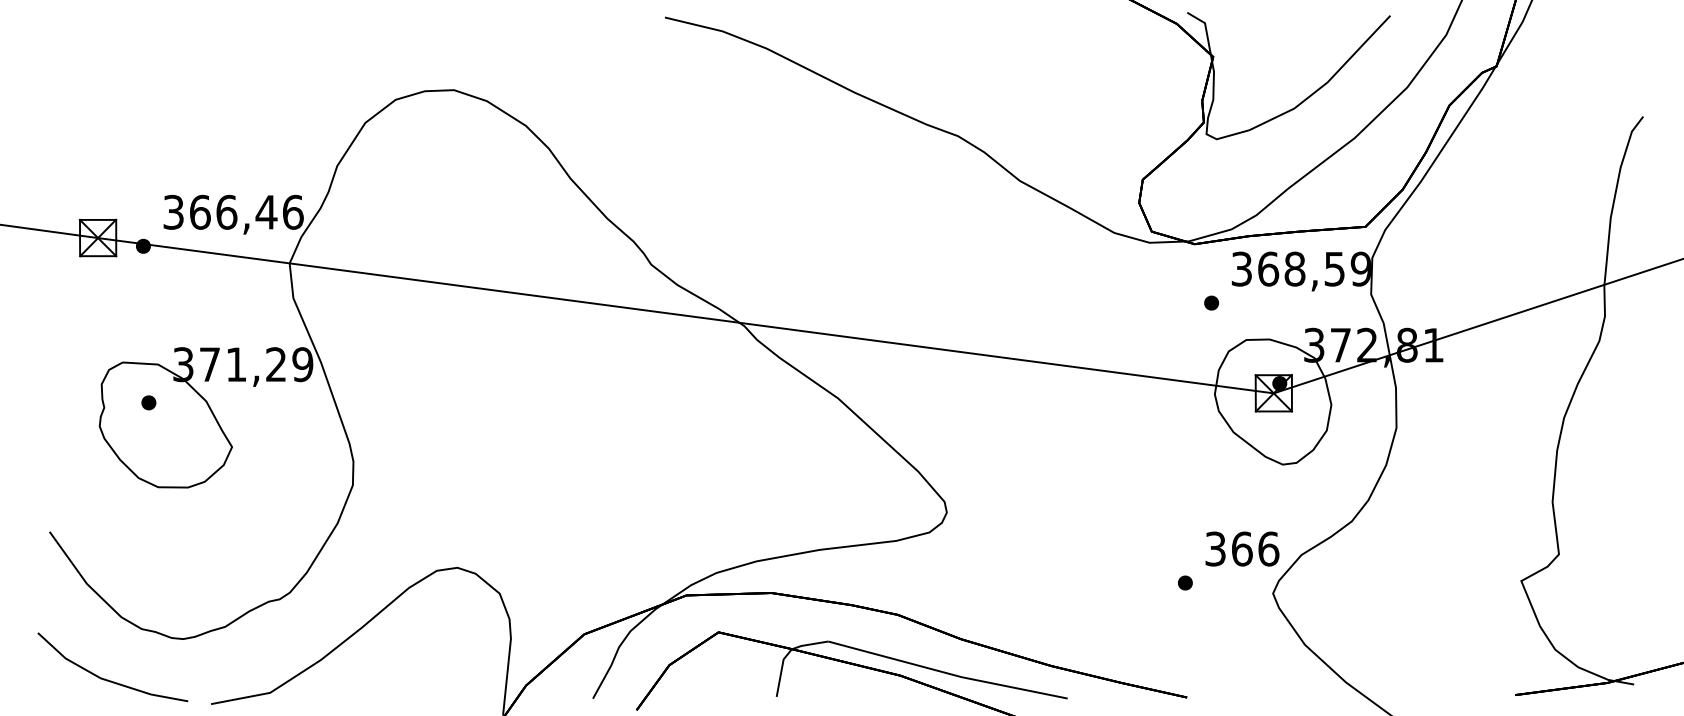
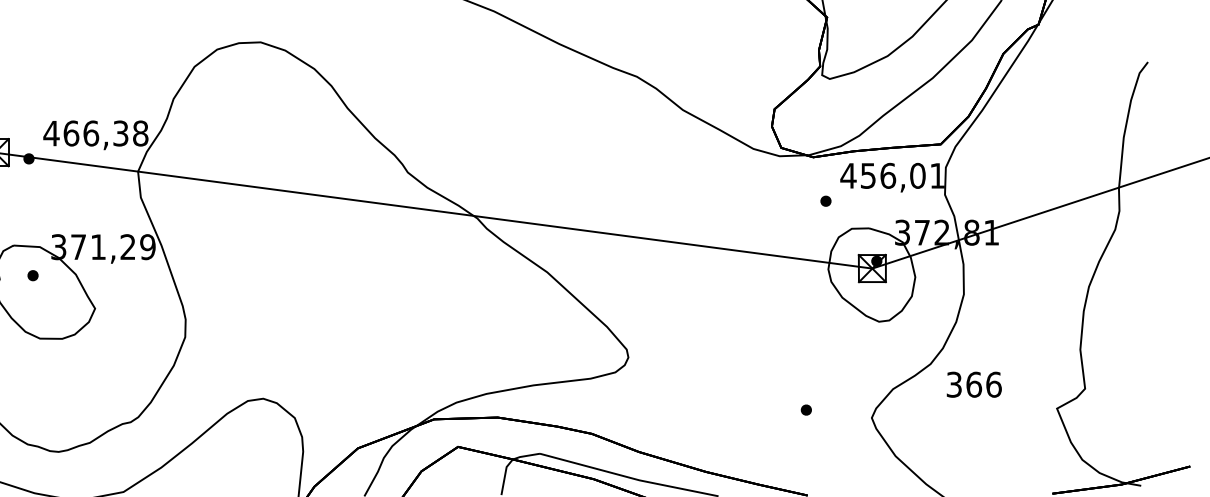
text: (232, 211) -> (95, 132), 366,46 -> 466,38
text: (1300, 268) -> (892, 175), 368,59 -> 456,01
text: (1242, 548) -> (974, 384), moved

